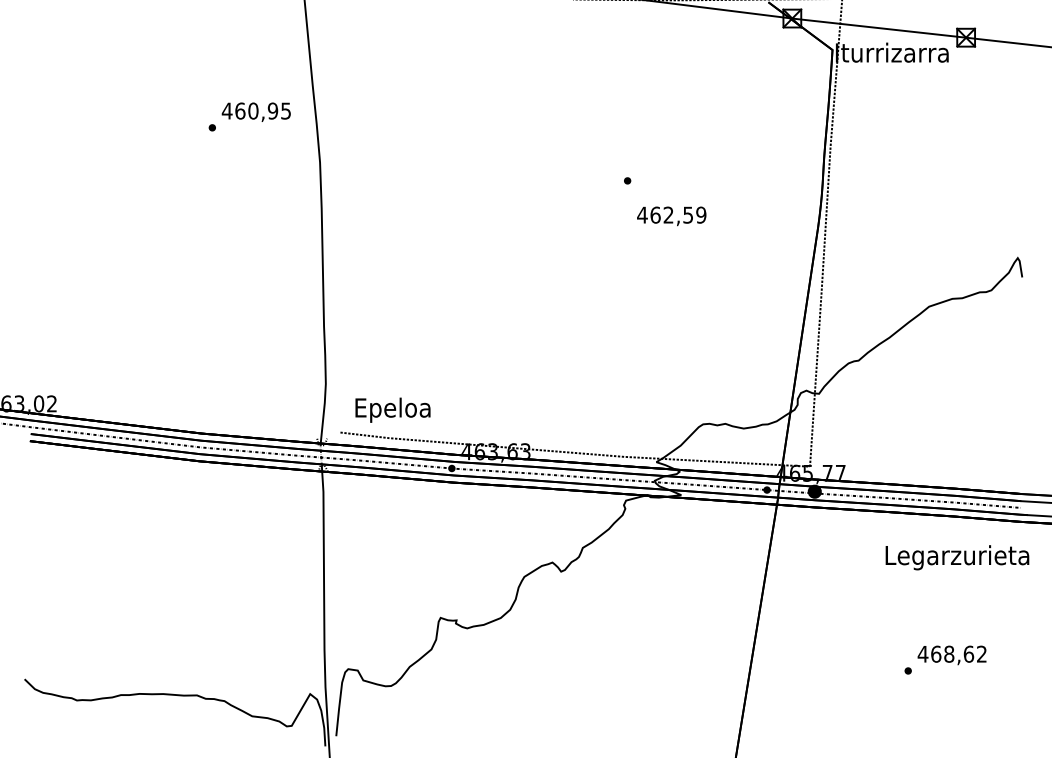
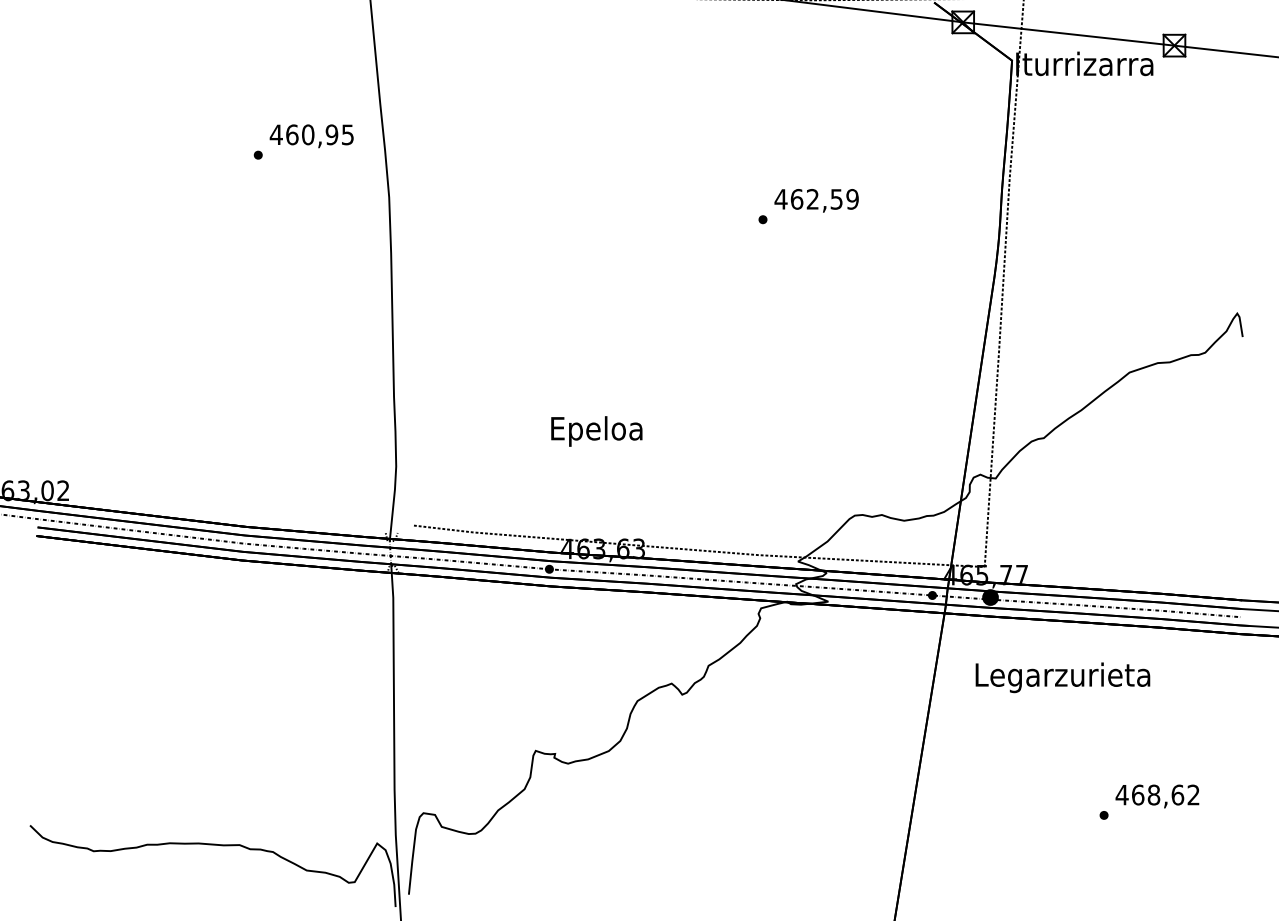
text: (671, 216) -> (816, 200), moved
text: (392, 410) -> (596, 431), moved
text: (957, 557) -> (1062, 677), moved

